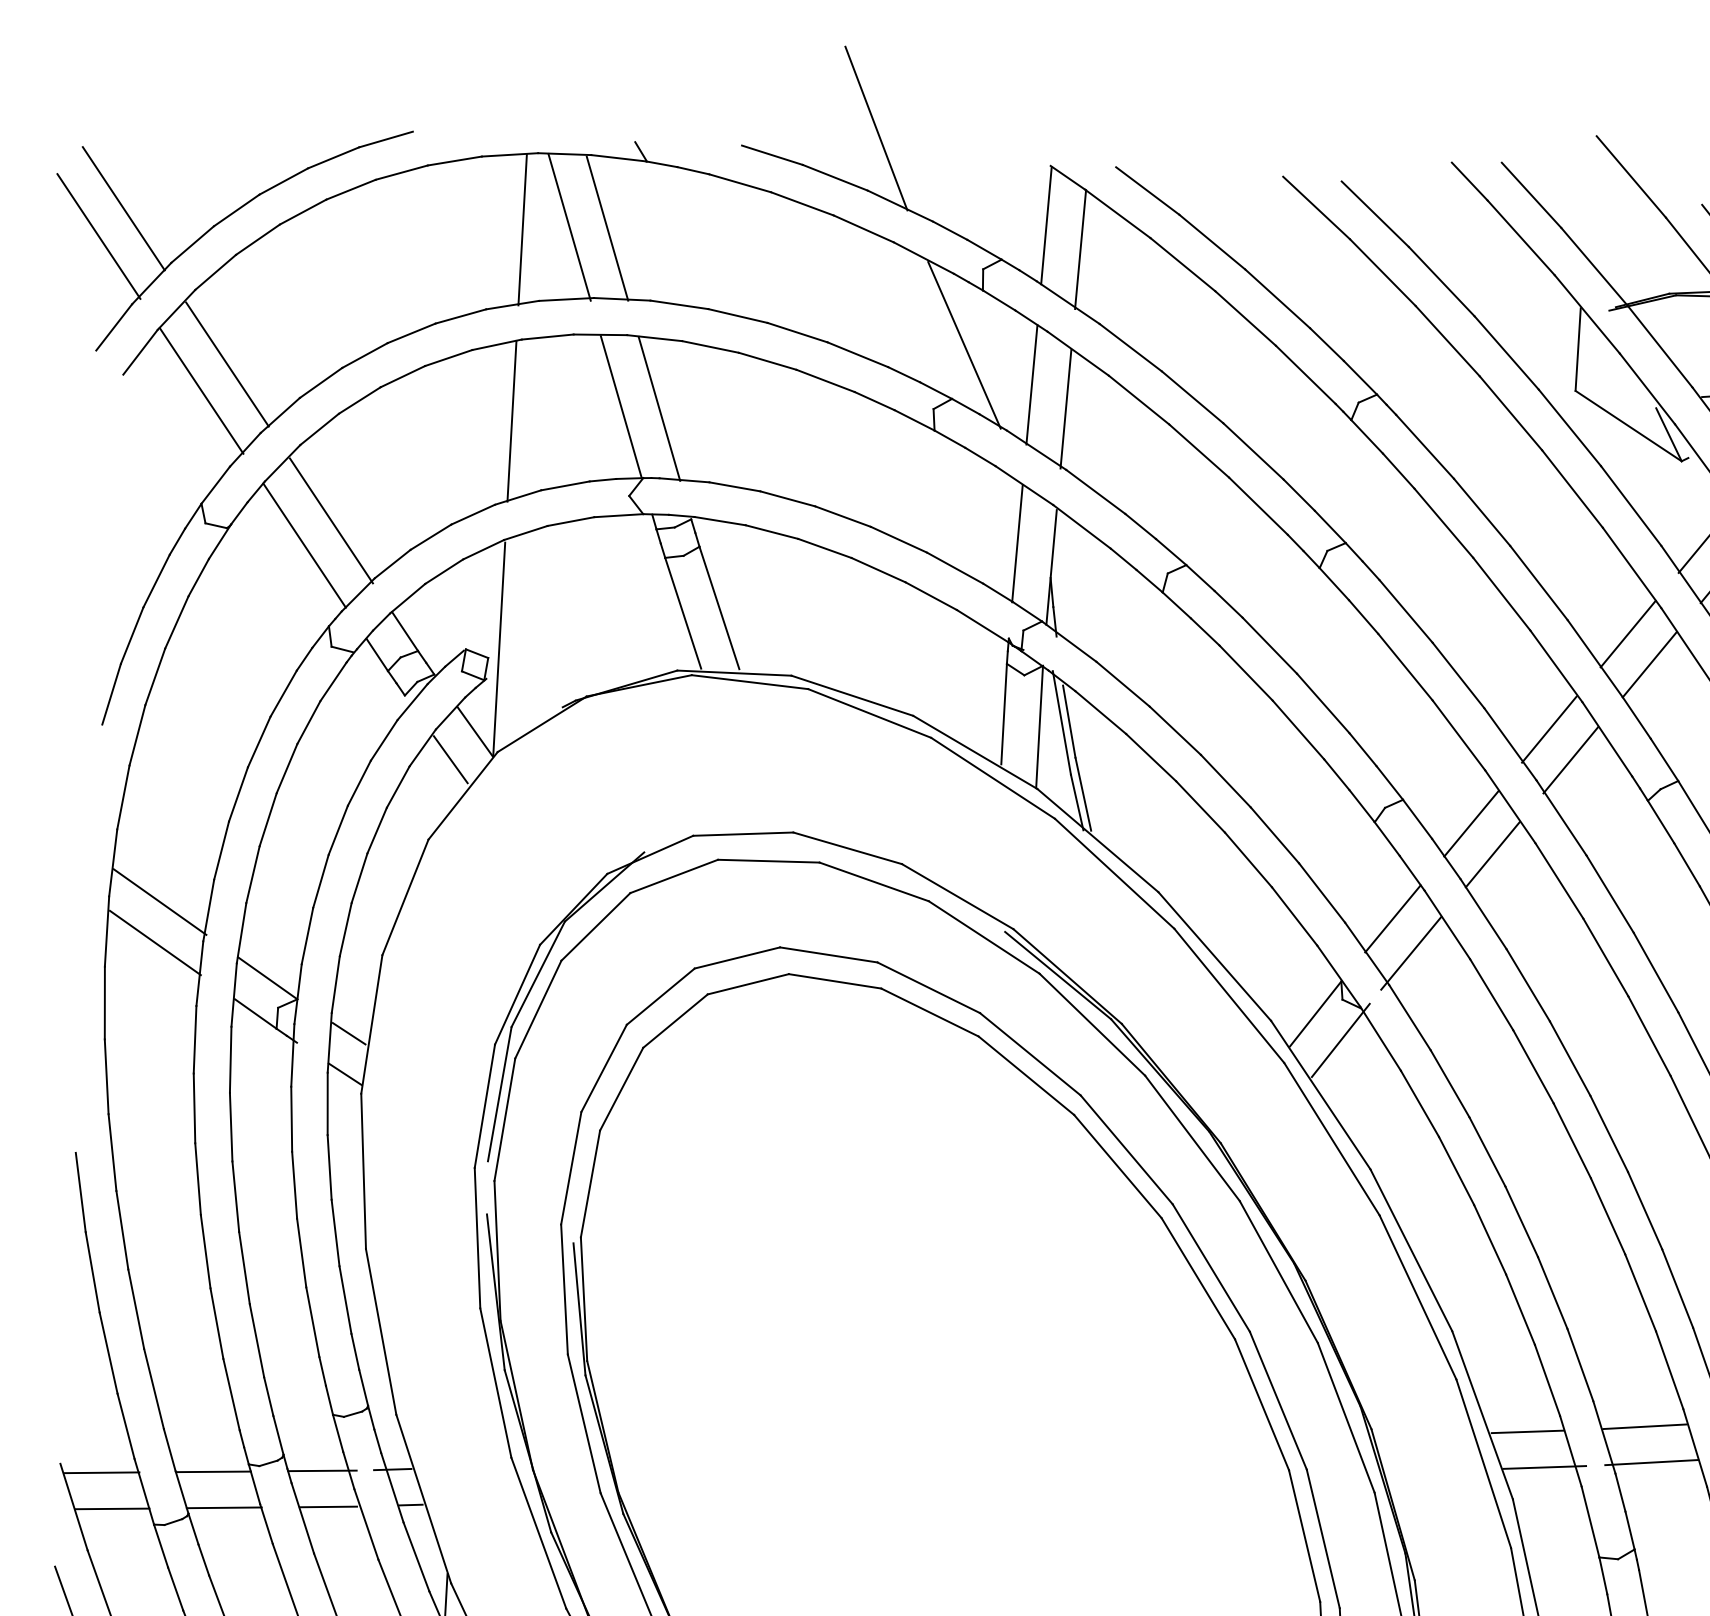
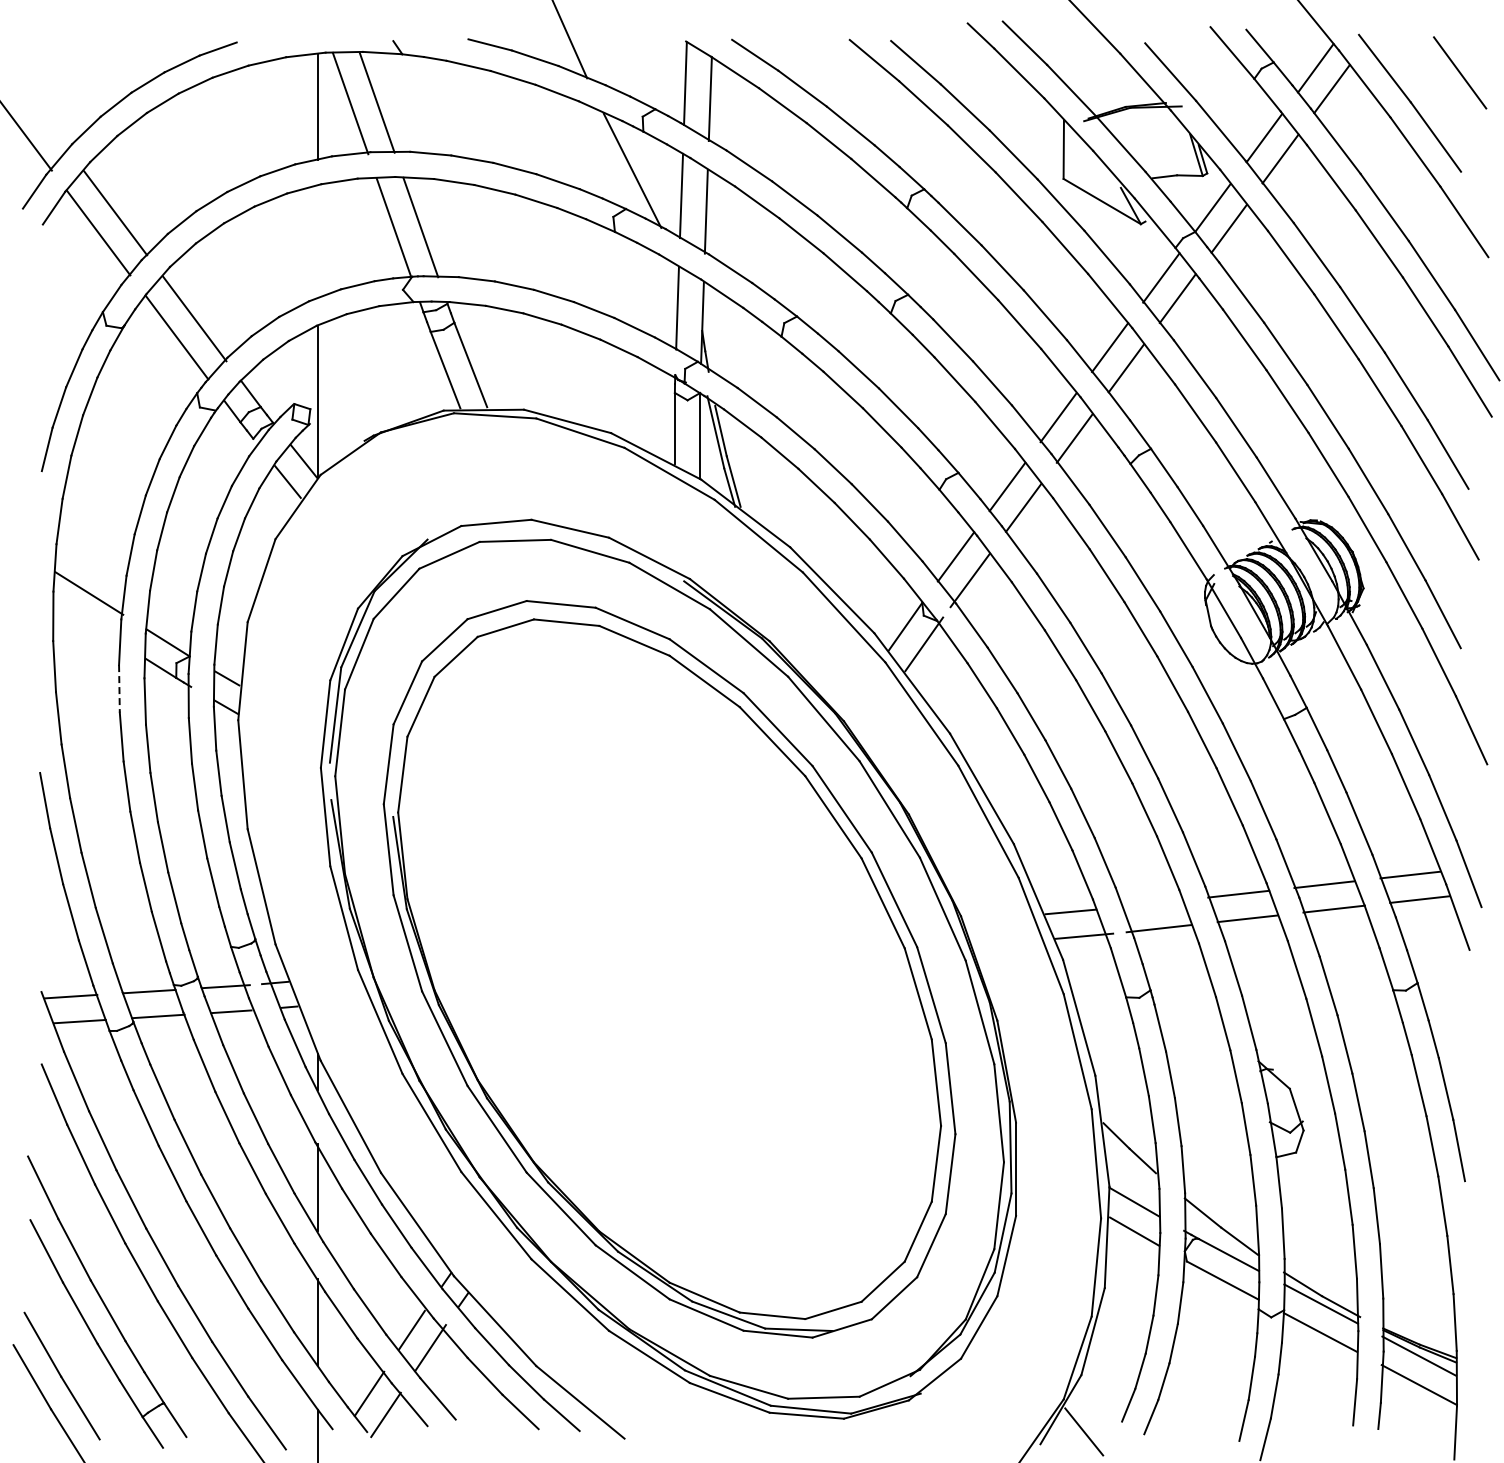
line: (123, 208) -> (36, 107), removed
line: (511, 420) -> (317, 241), removed
line: (155, 943) -> (87, 622), removed
line: (195, 1039) -> (119, 688), solid -> dashed
line: (1644, 1426) -> (1152, 903), removed

